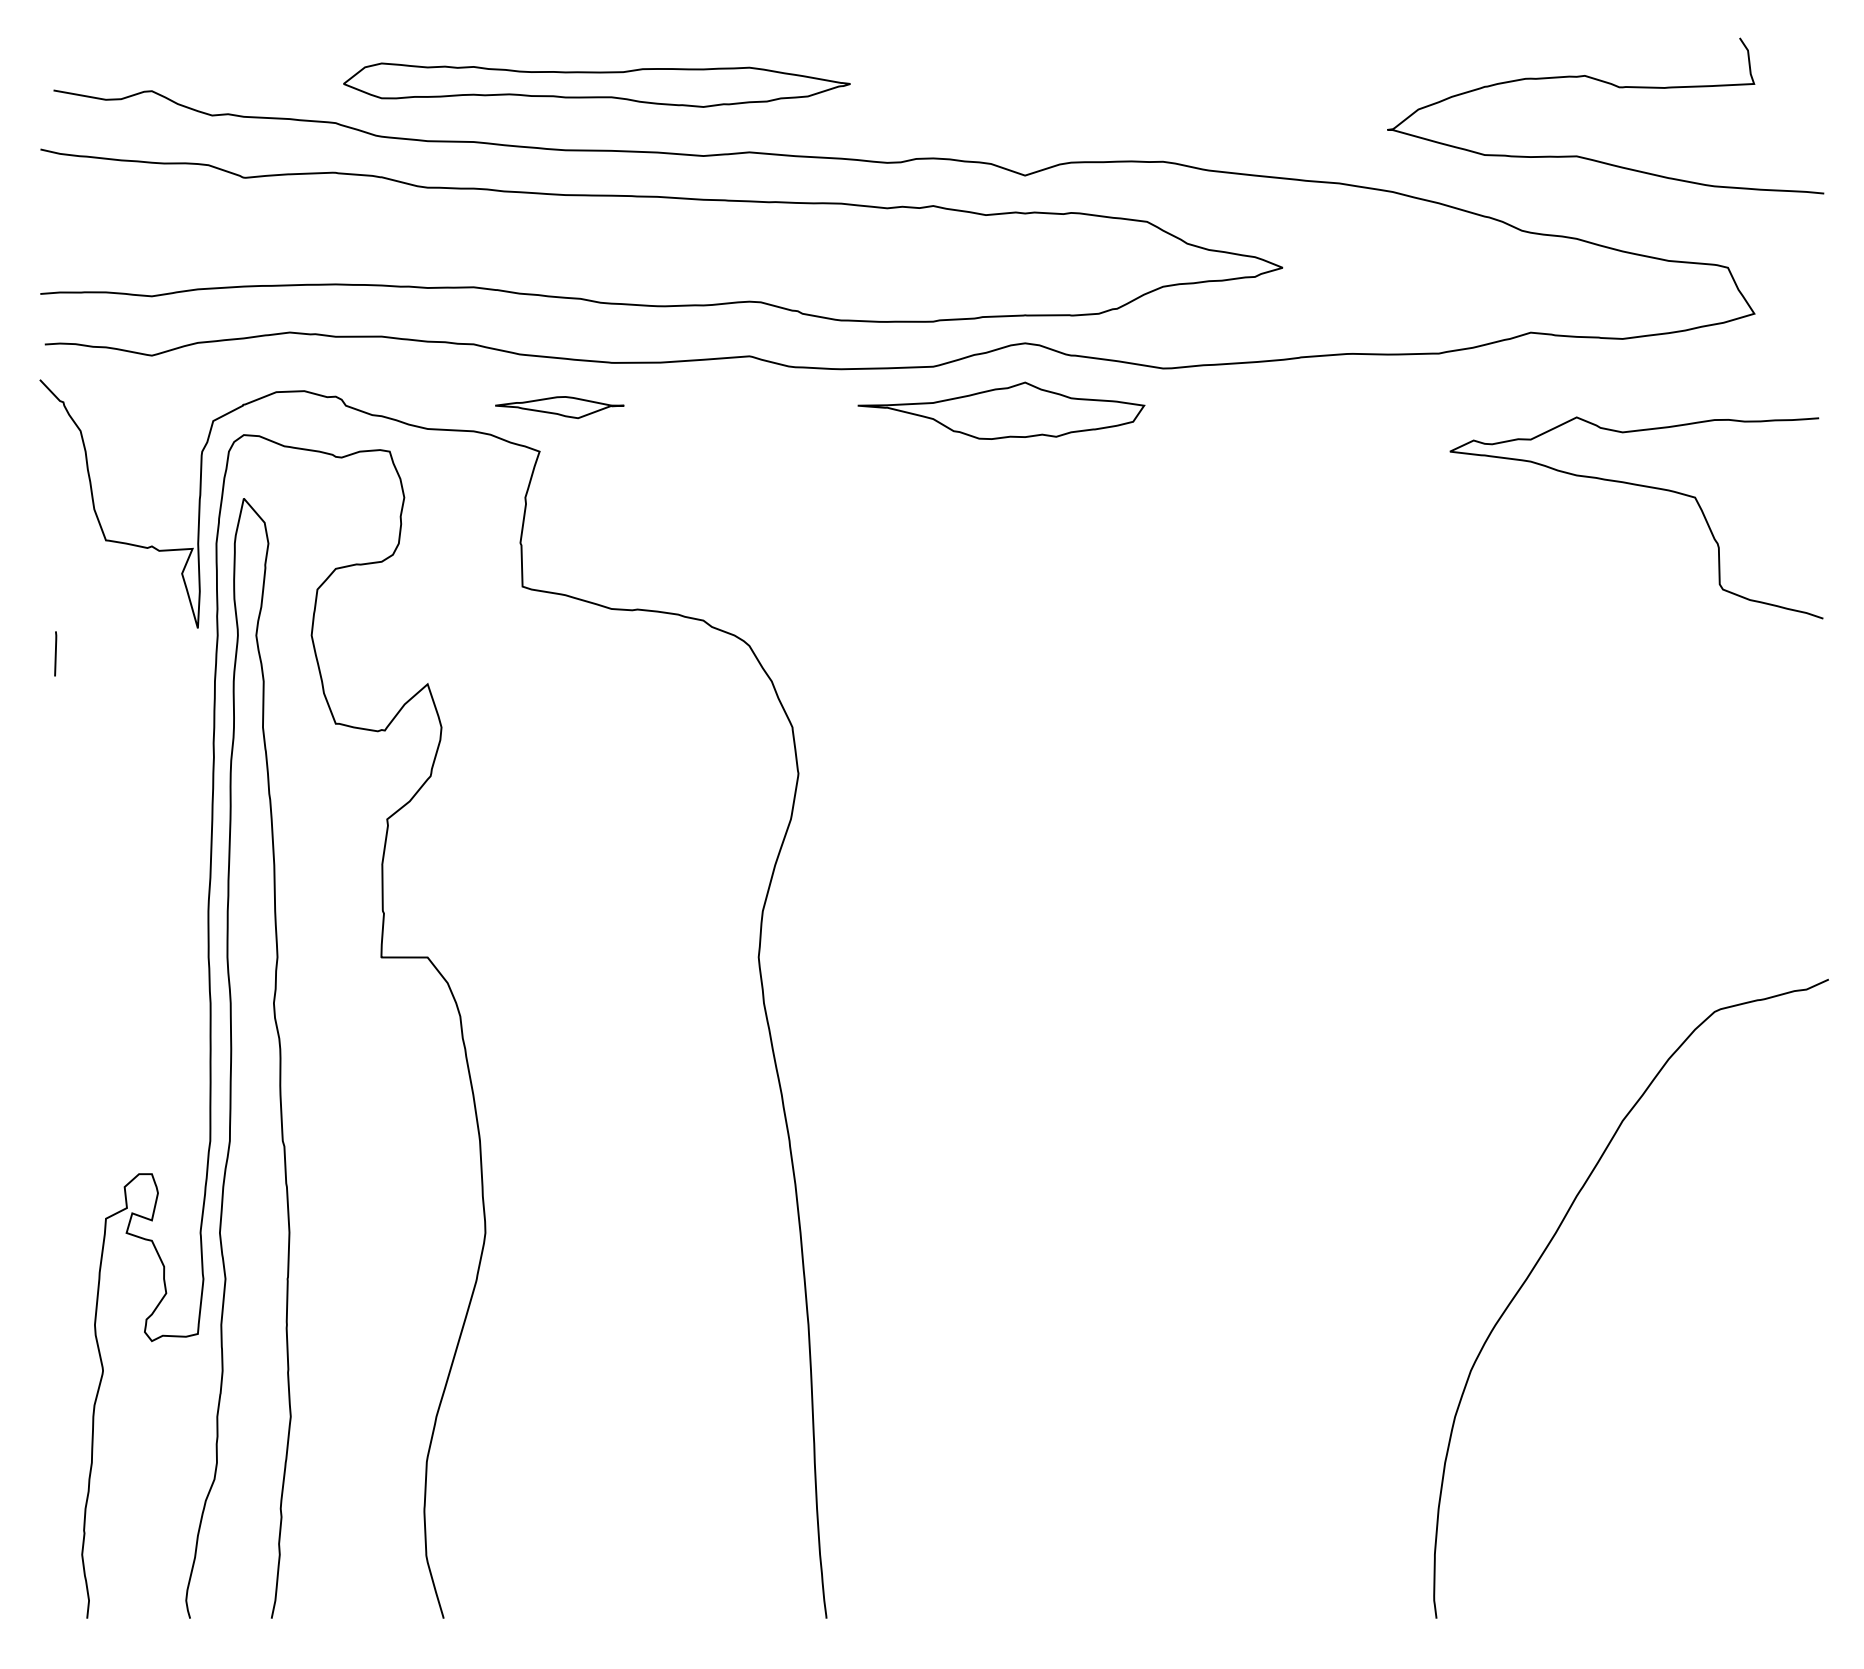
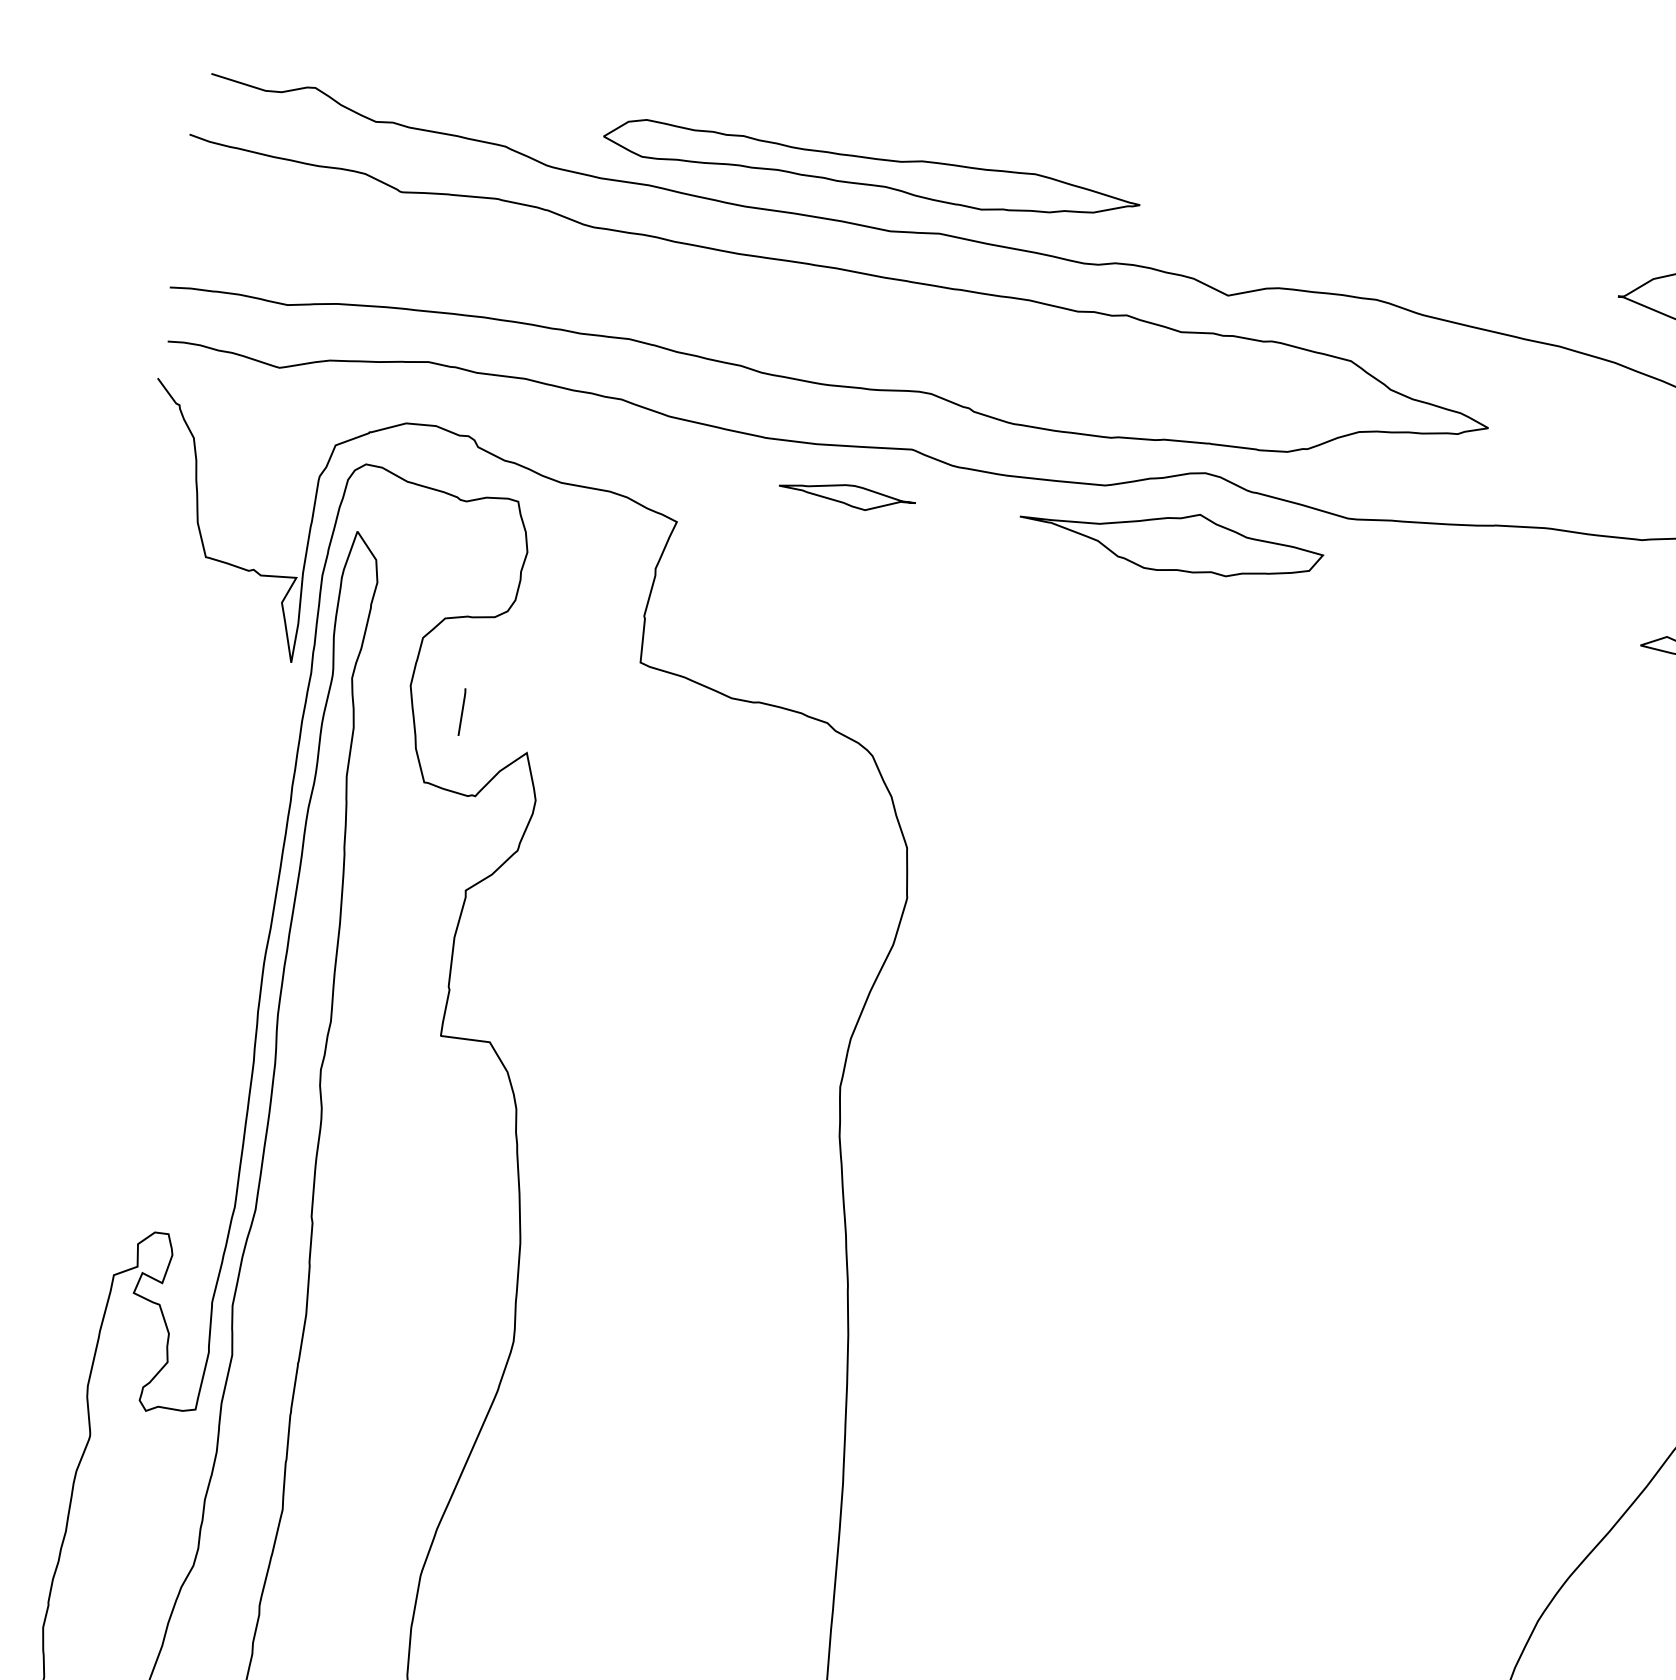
part: (596, 84) -> (871, 171), moved
part: (559, 407) -> (846, 496), moved
line: (55, 653) -> (462, 711), moved

